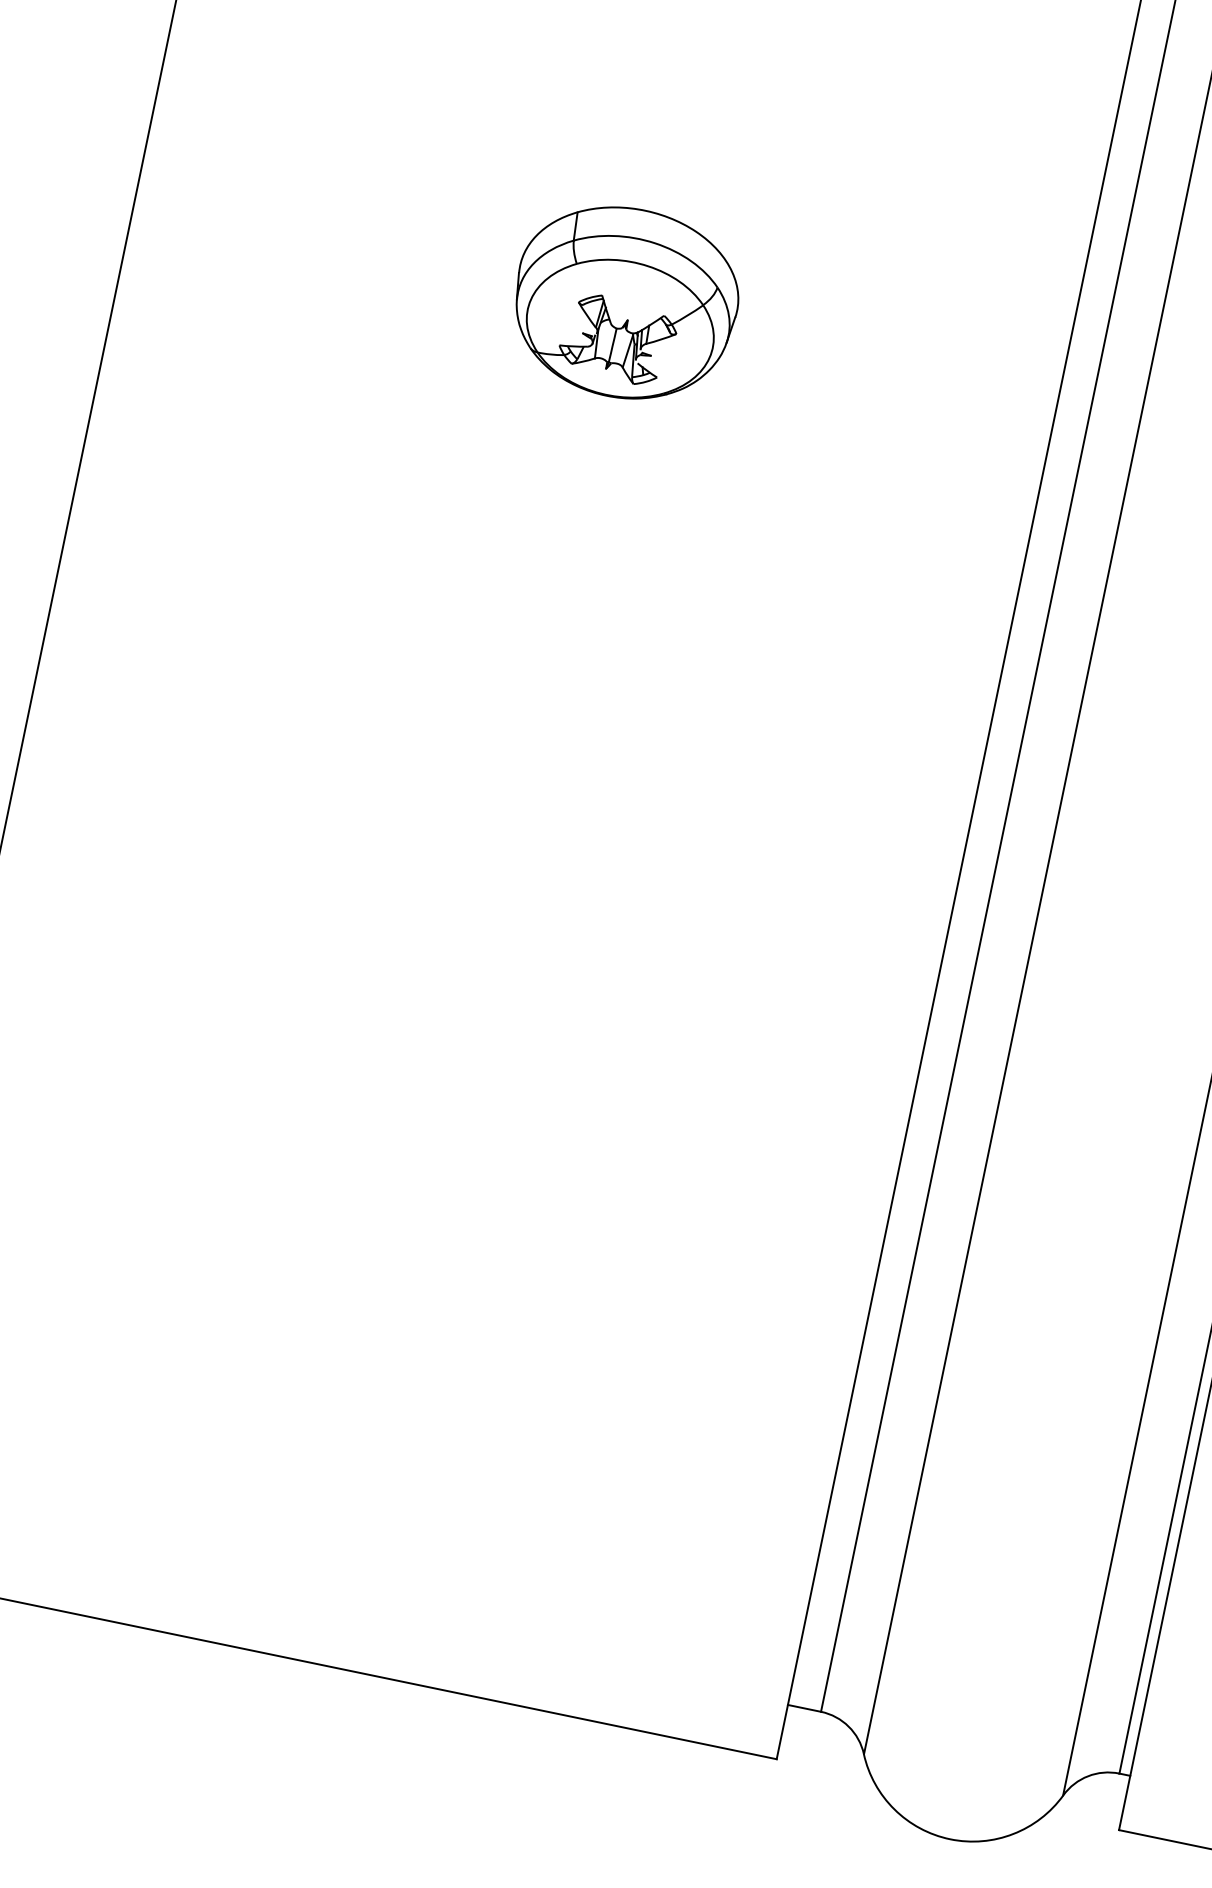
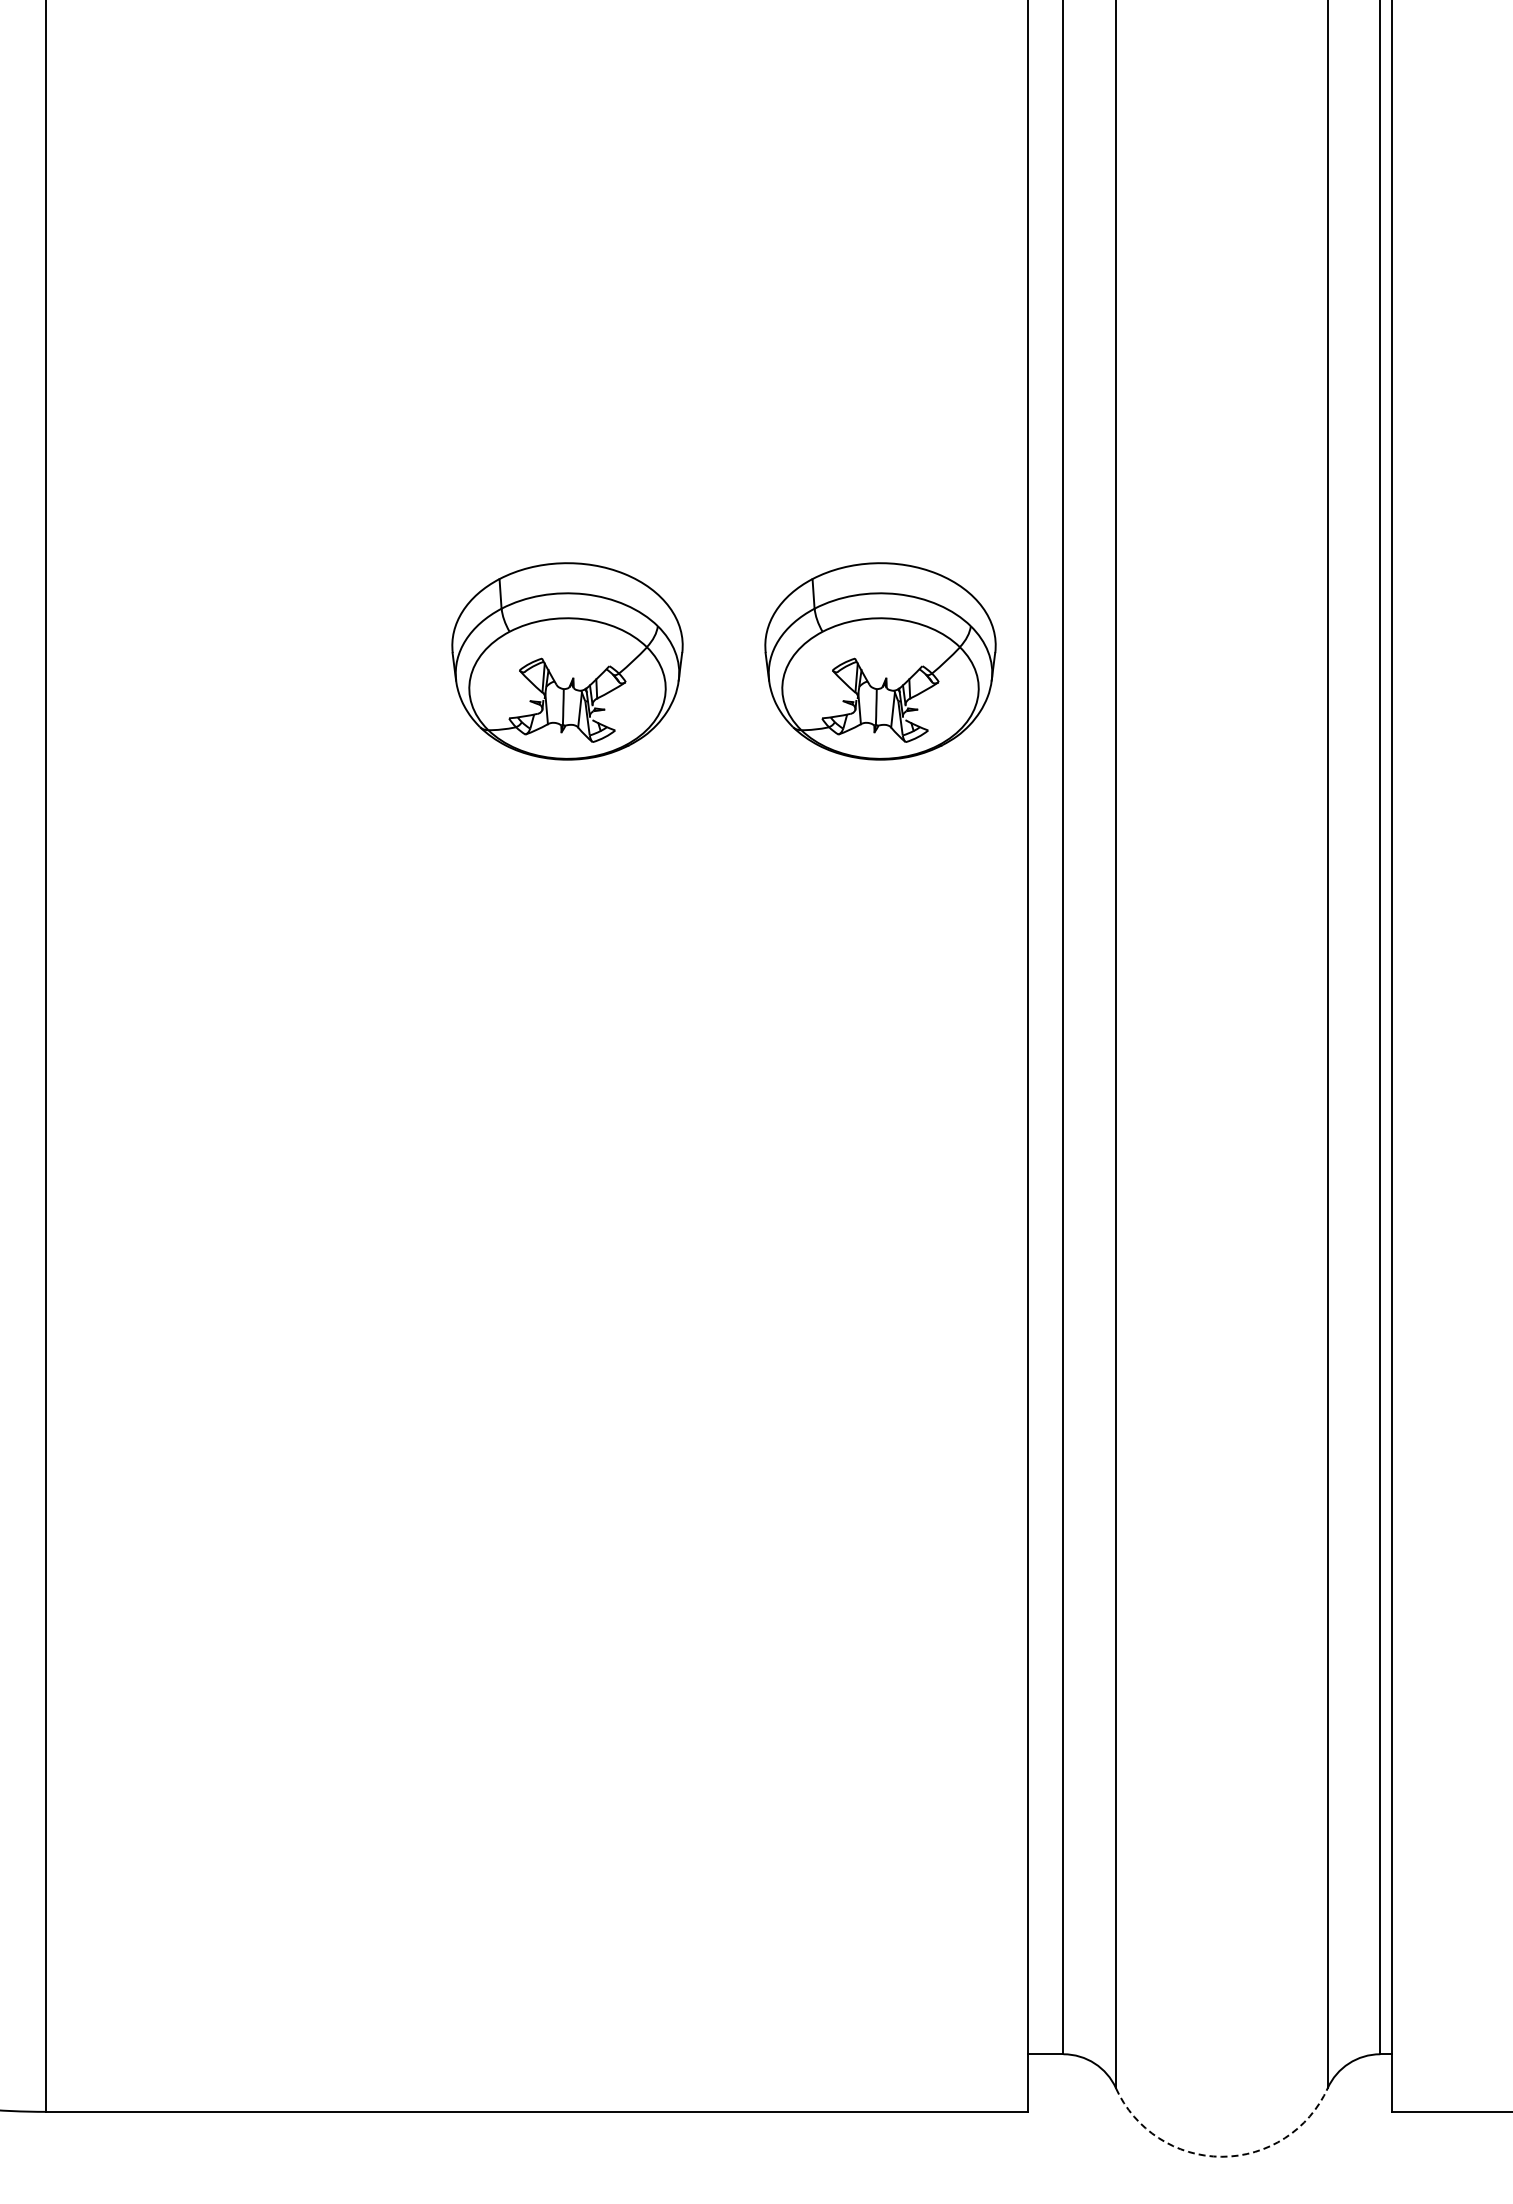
part: (920, 364) -> (880, 661), added
arc: (949, 1838) -> (1221, 2156), solid -> dashed

